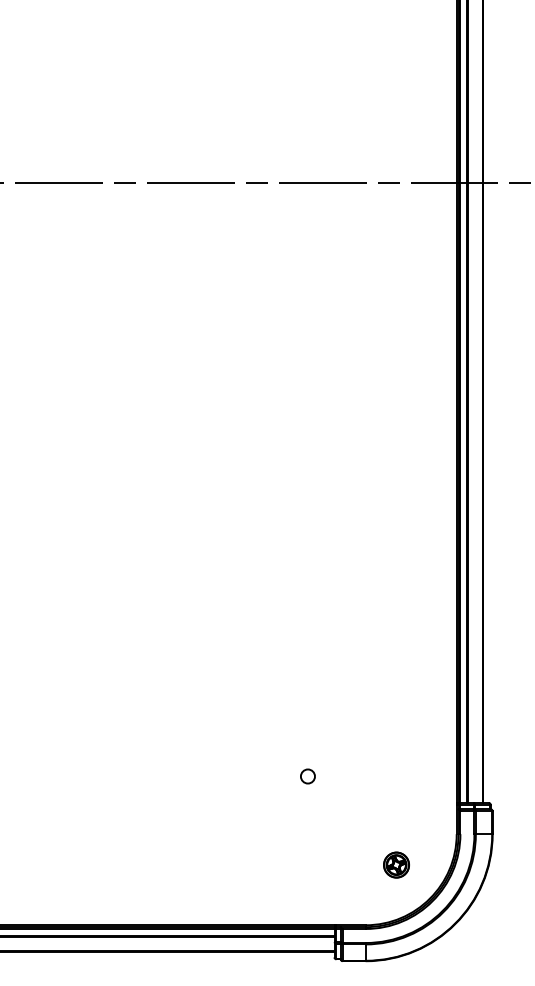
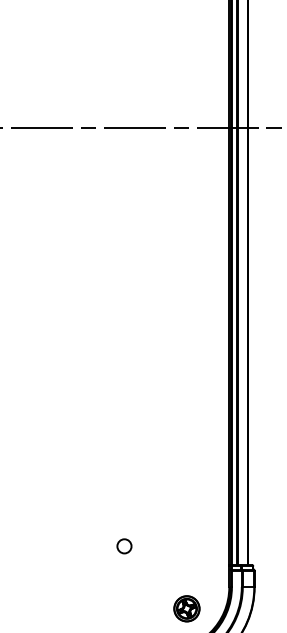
circle: (307, 776) -> (124, 546), size x1.43
part: (396, 864) -> (186, 608), size x1.43

